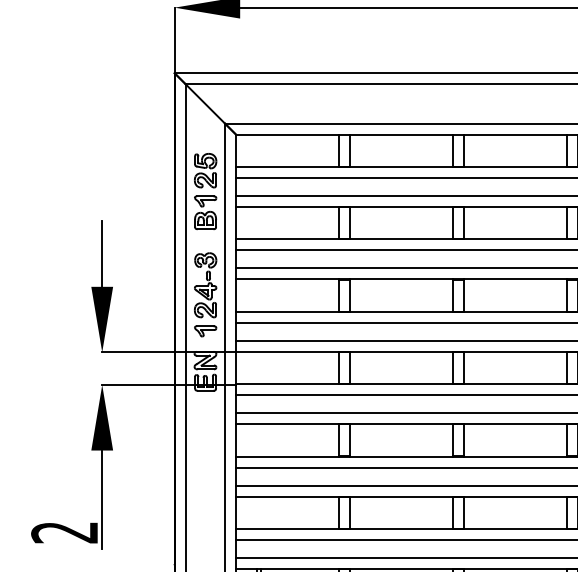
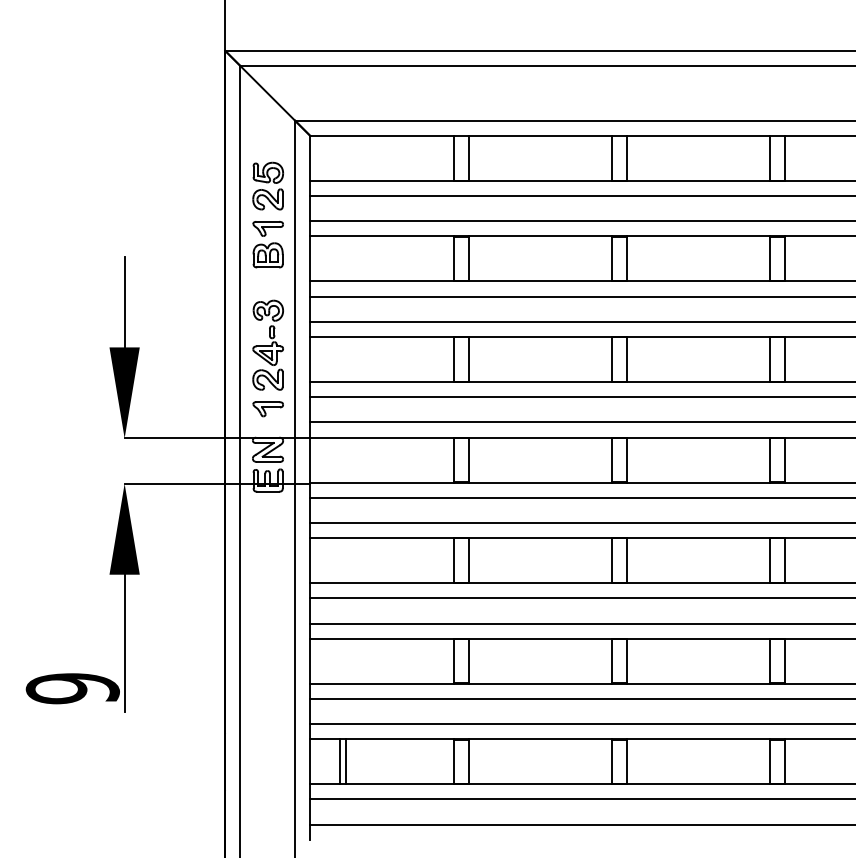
text: (64, 532) -> (72, 688), 2 -> 9

